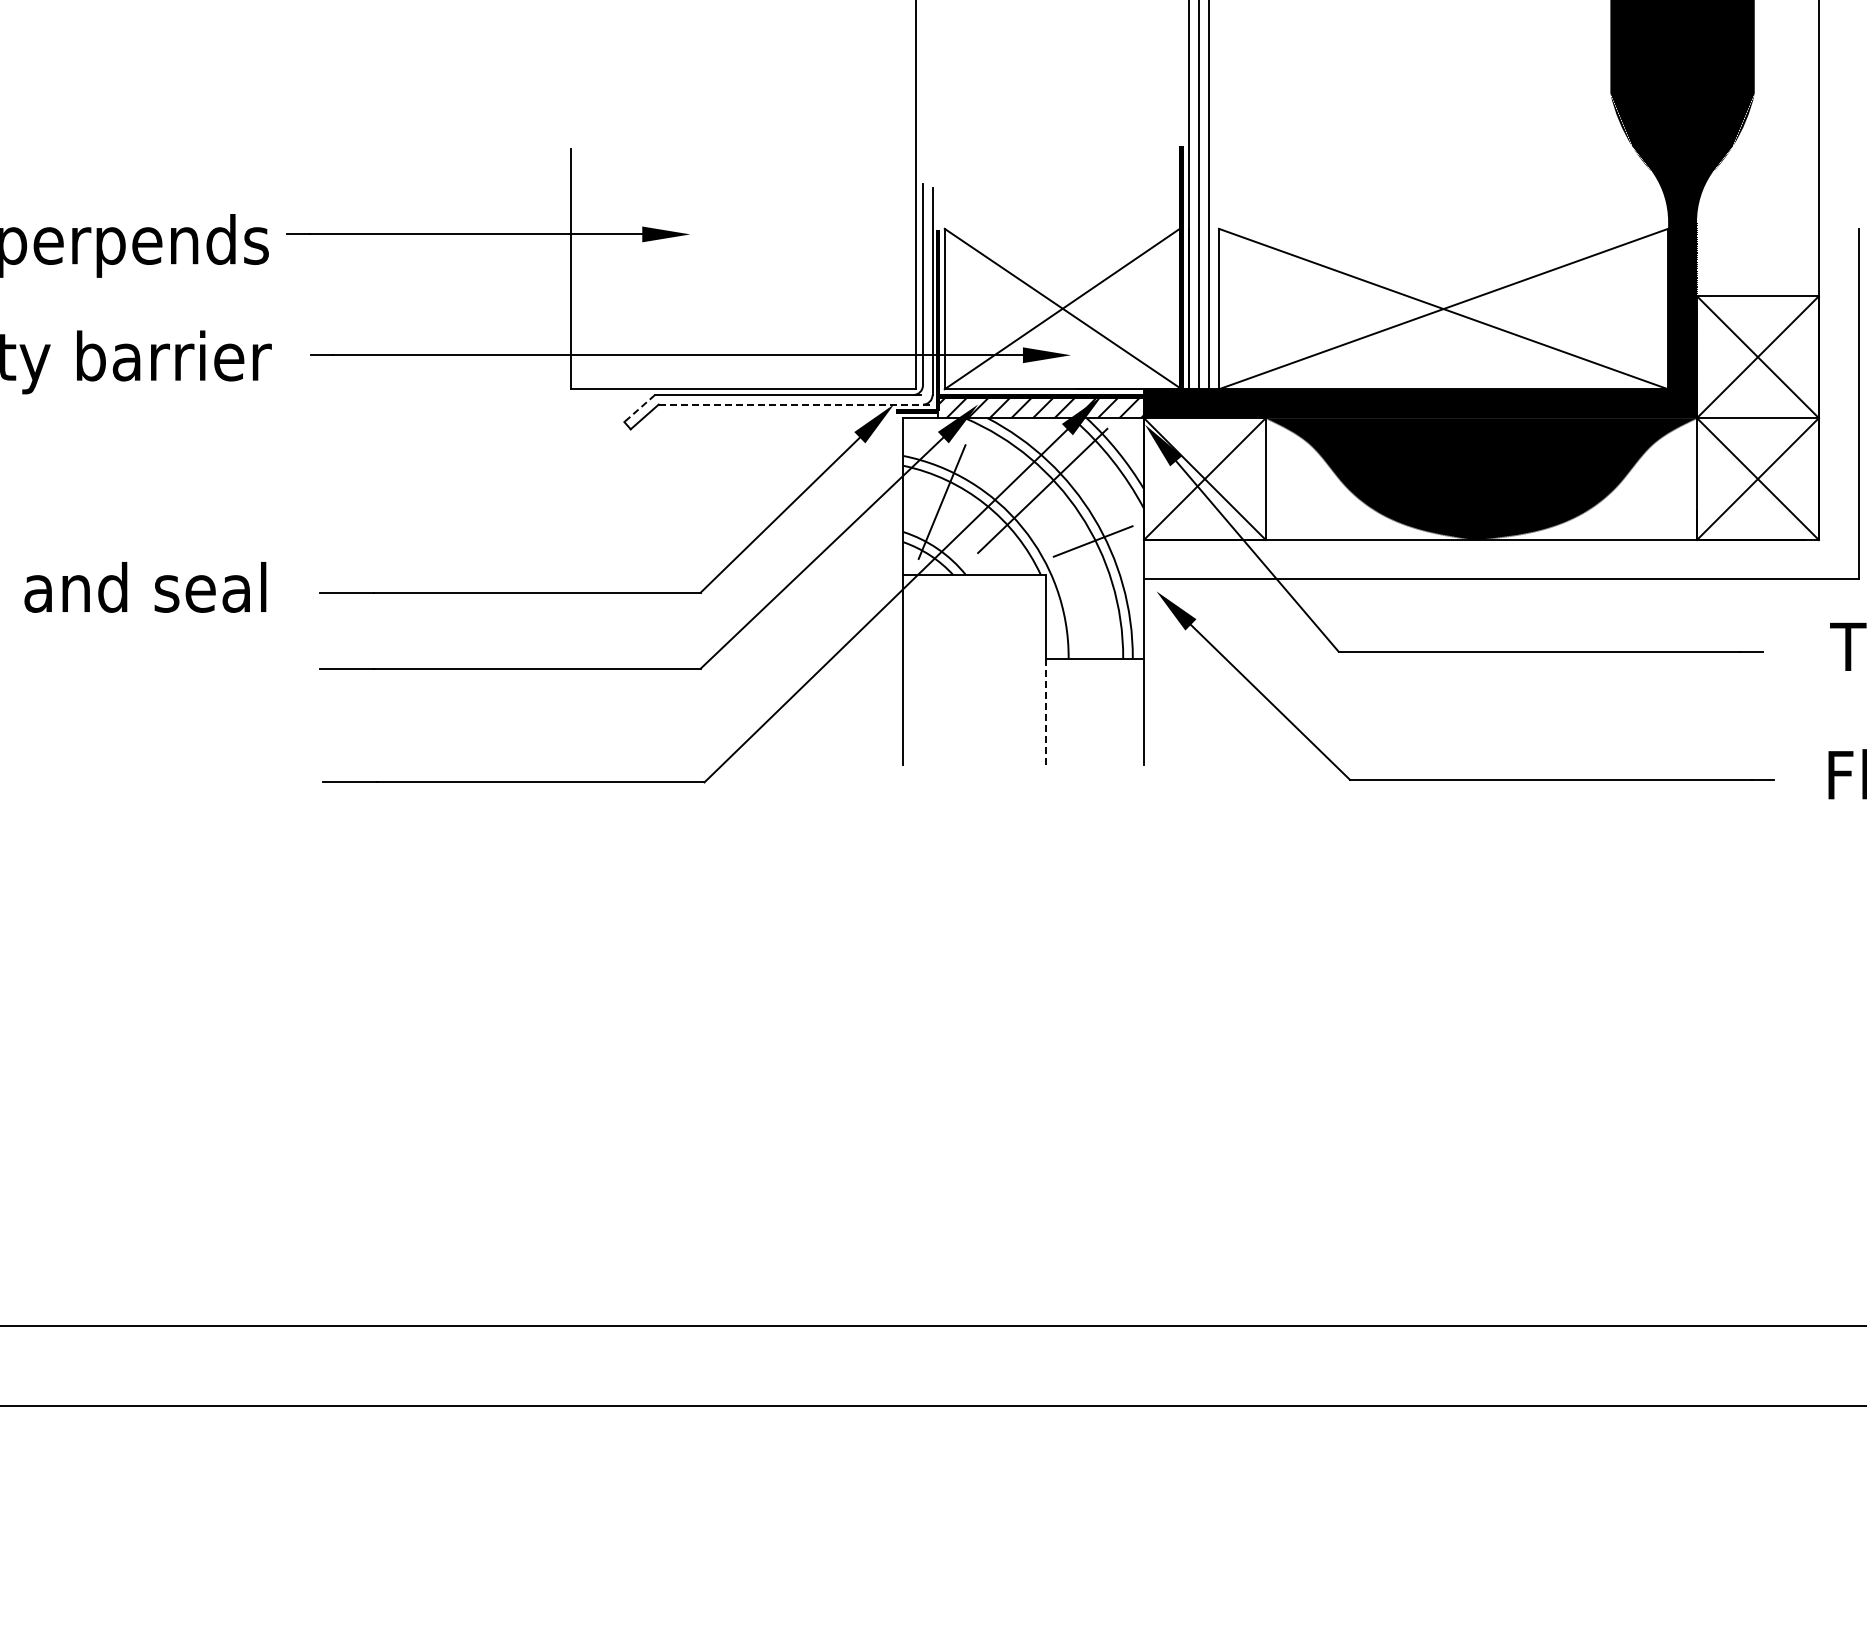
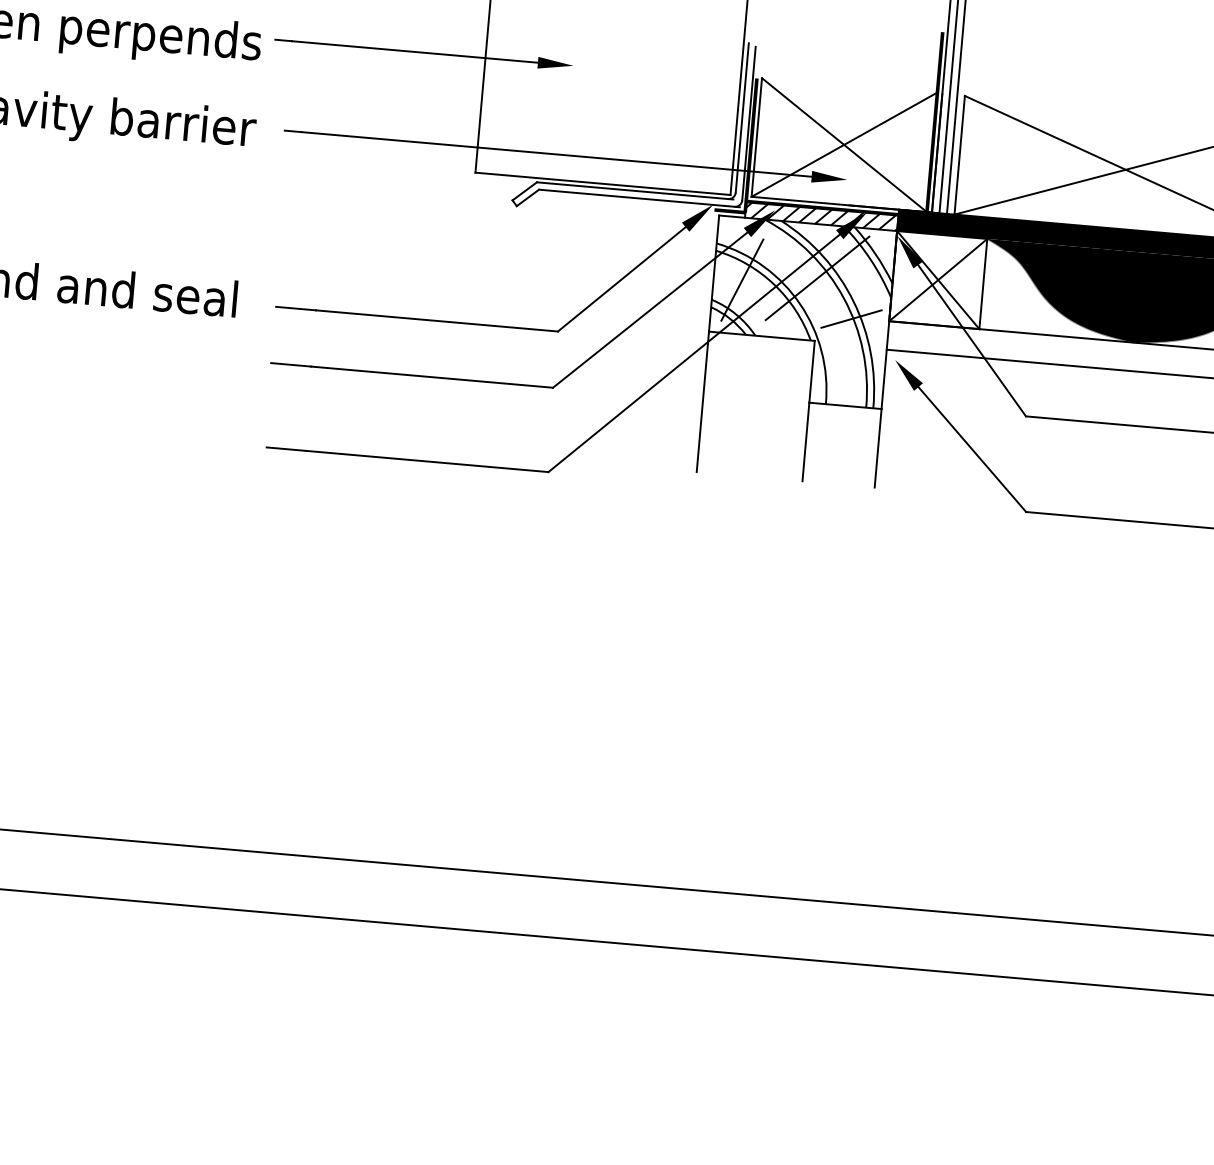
line: (794, 404) -> (639, 198), dashed -> solid
line: (639, 408) -> (524, 191), dashed -> solid
line: (1046, 712) -> (805, 442), dashed -> solid

